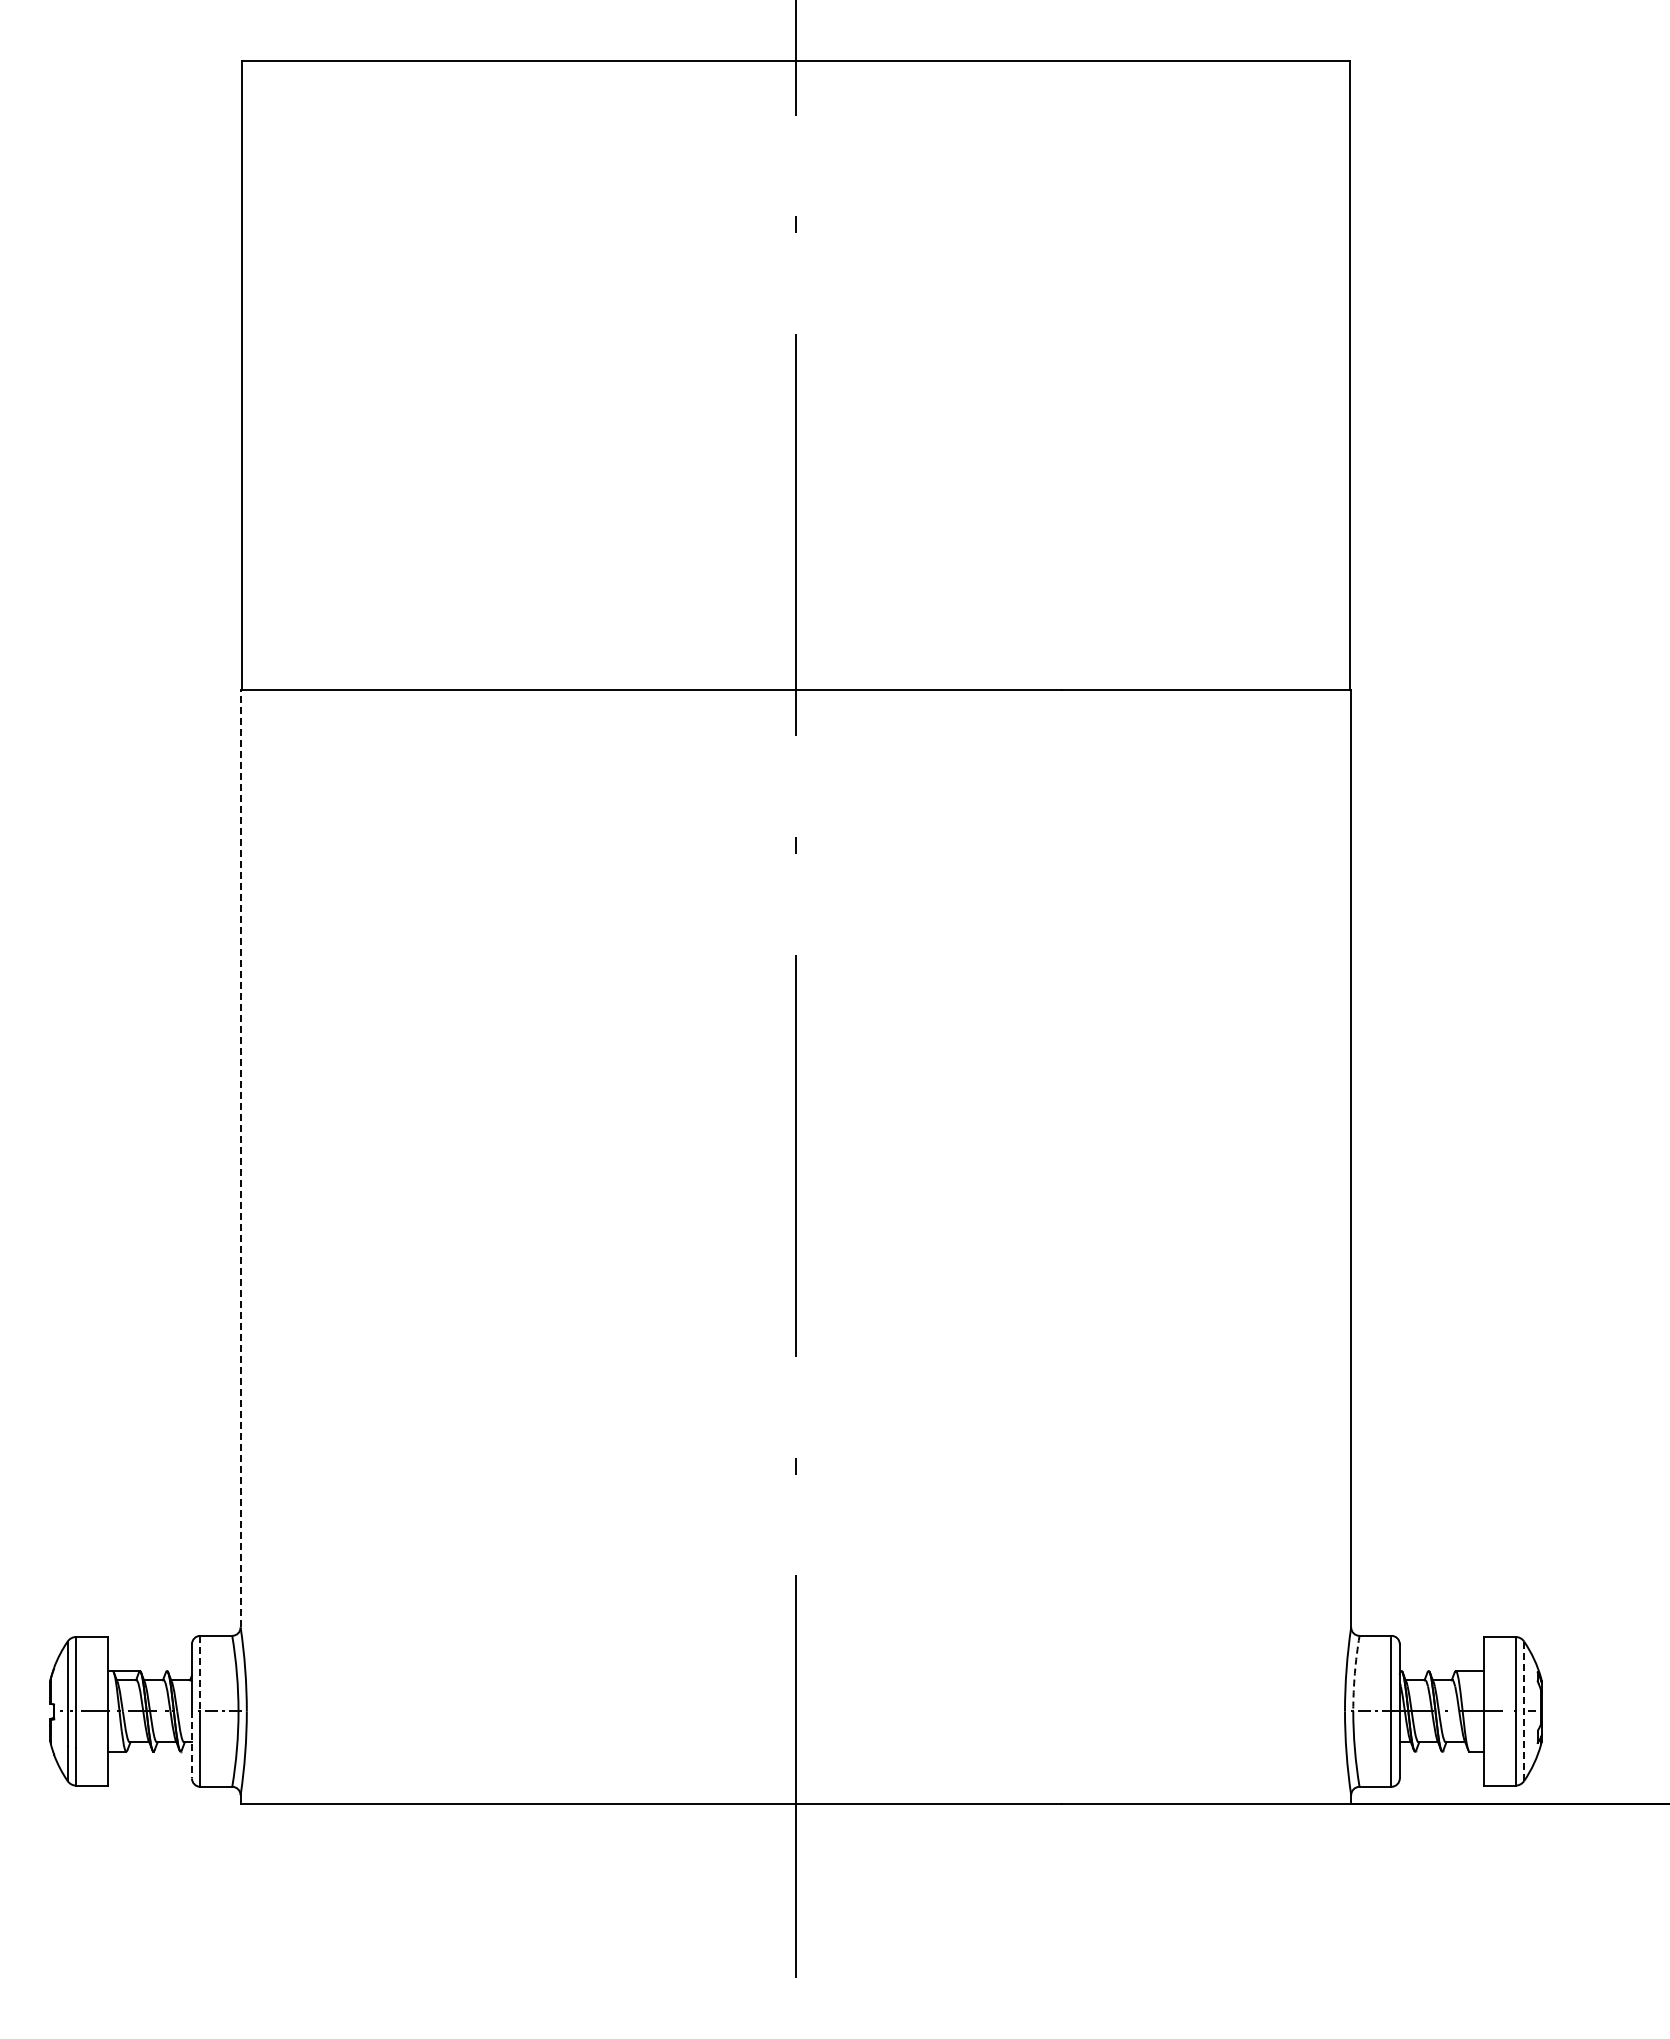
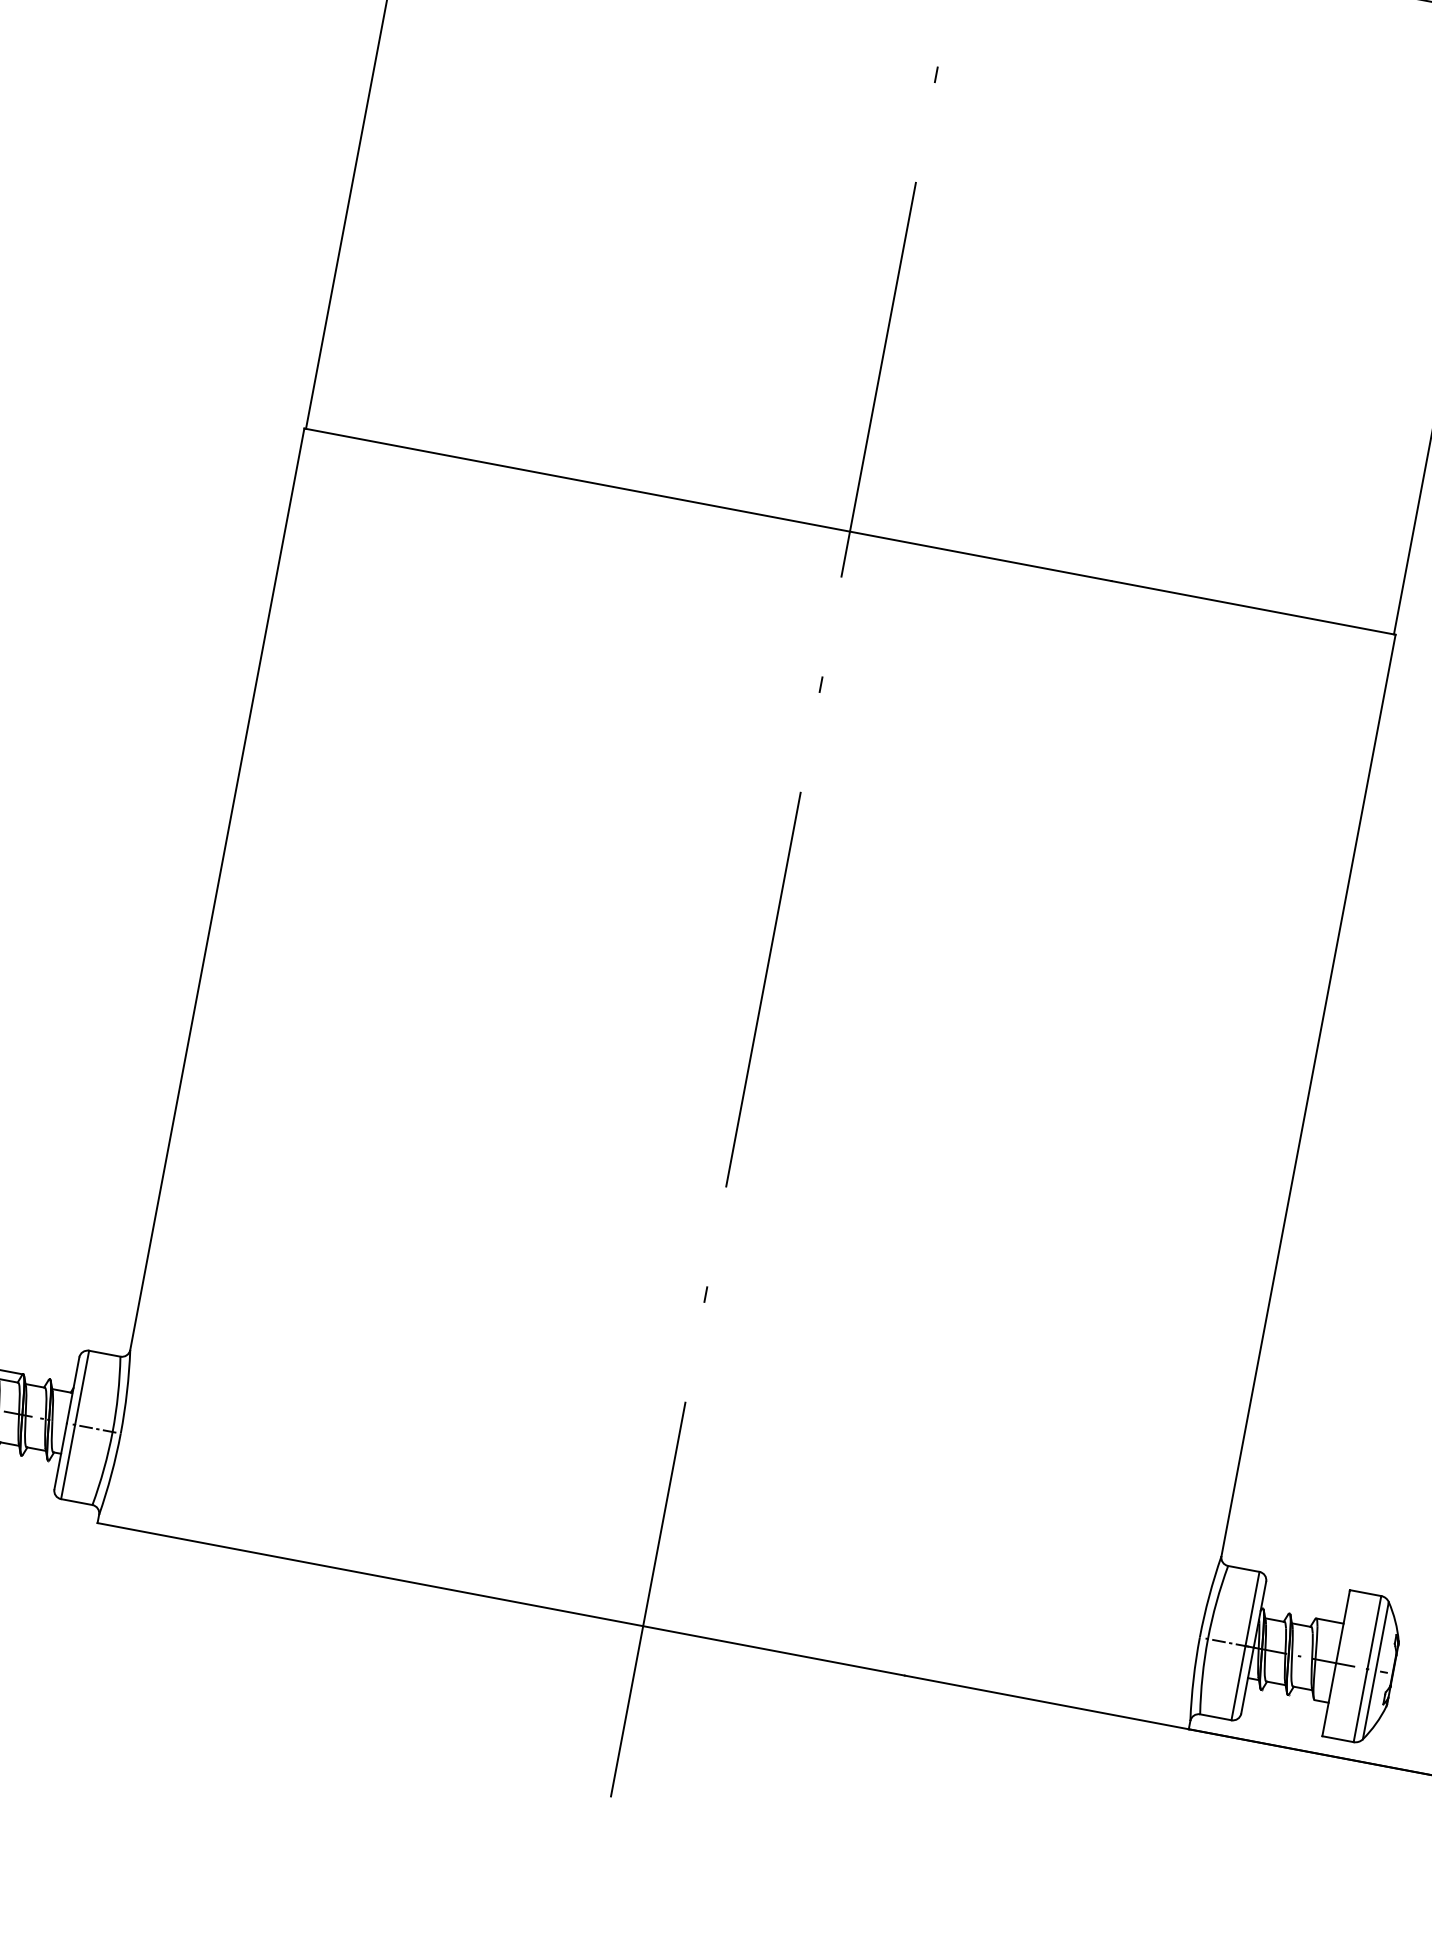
line: (240, 1158) -> (217, 889), dashed -> solid
line: (200, 1673) -> (82, 1387), dashed -> solid
arc: (1354, 1673) -> (1216, 1602), dashed -> solid
line: (1524, 1712) -> (1376, 1671), dashed -> solid
line: (191, 1744) -> (60, 1455), dashed -> solid

